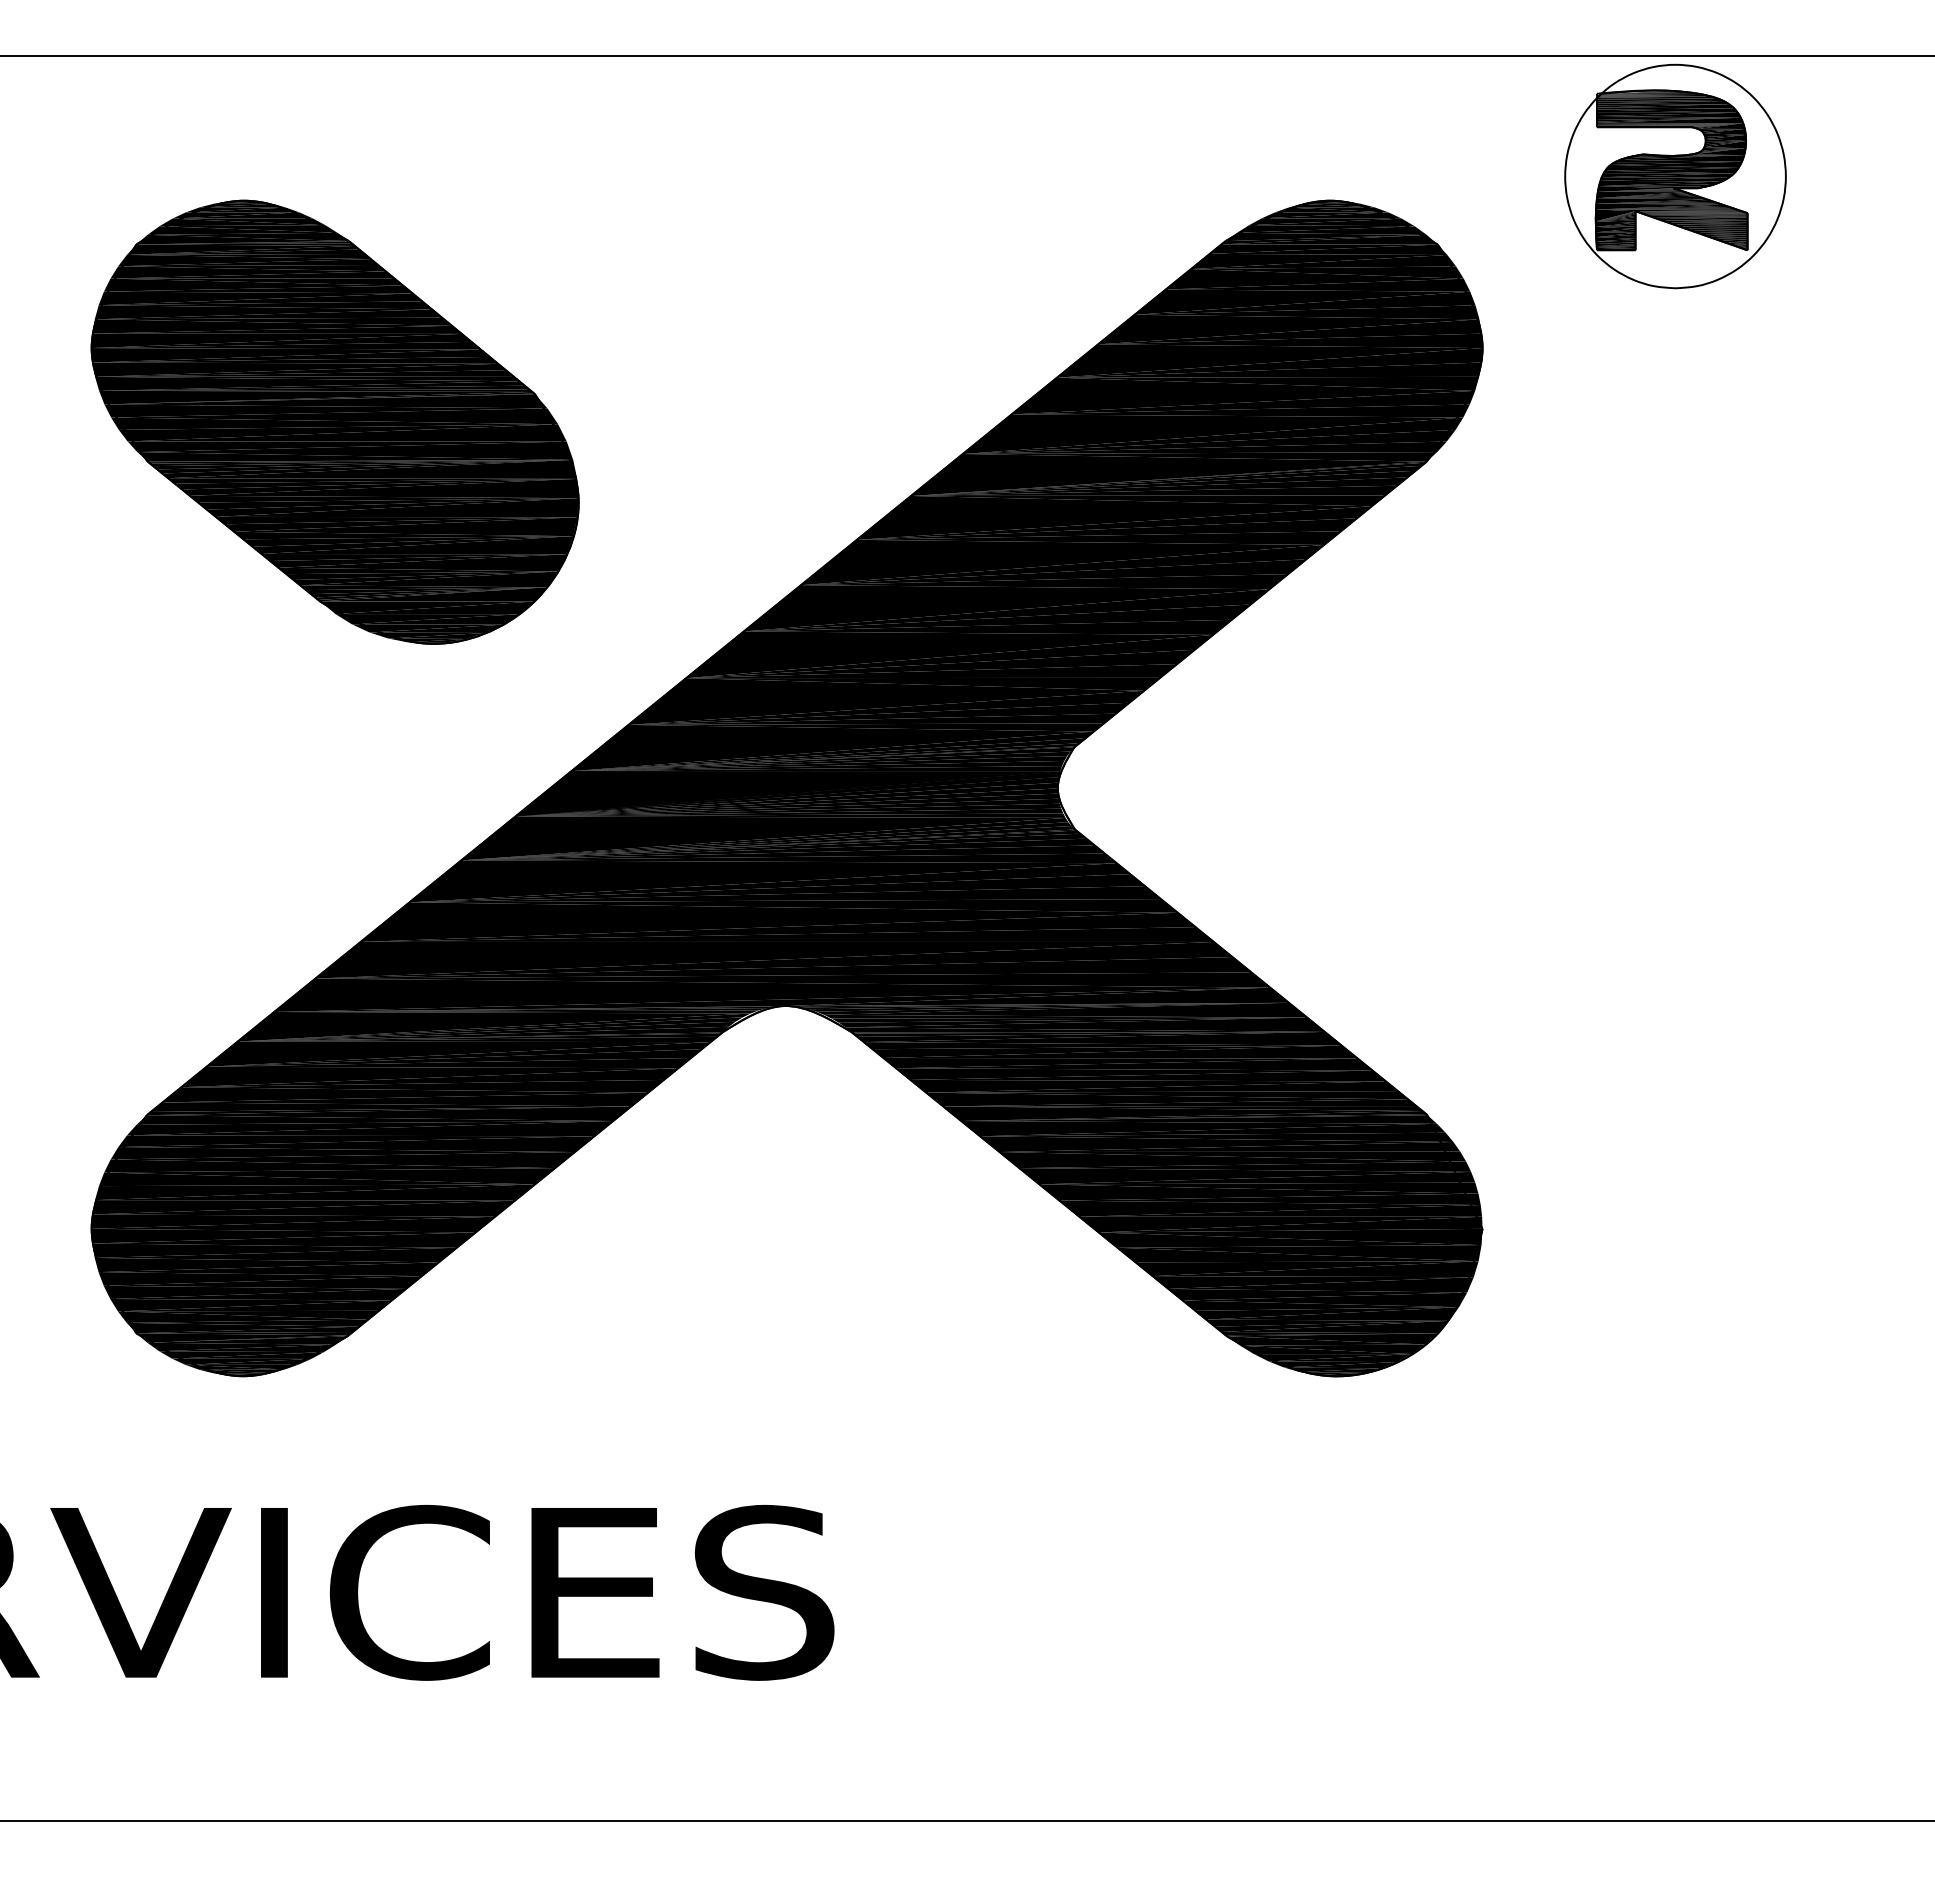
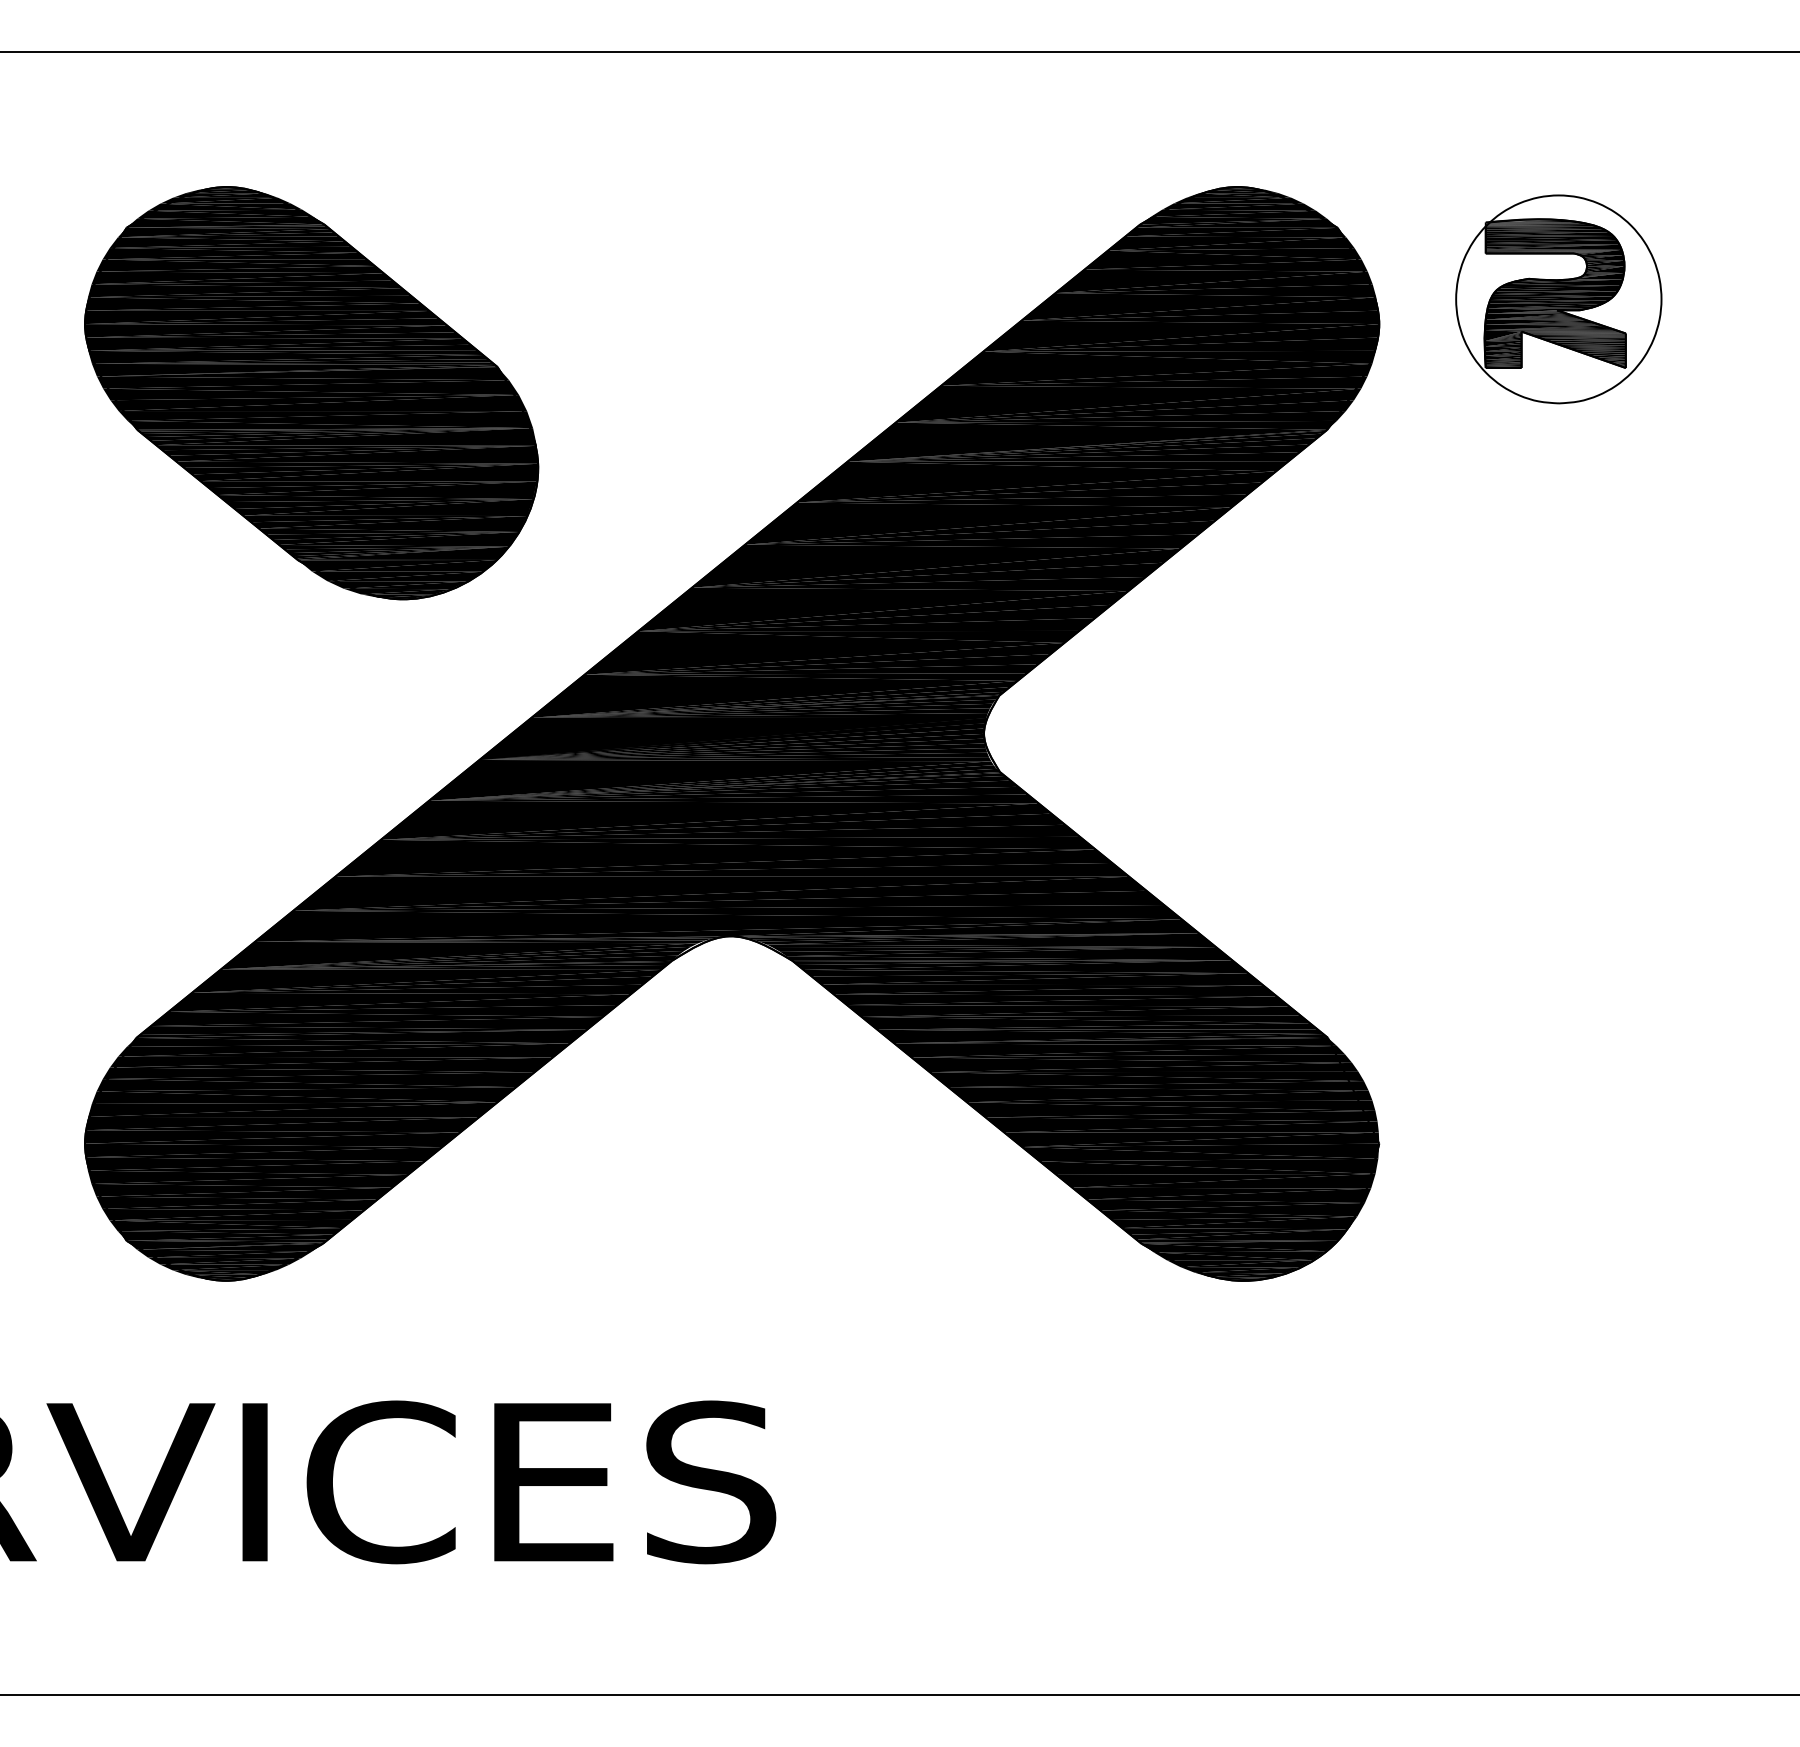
part: (1675, 176) -> (1558, 299), moved

